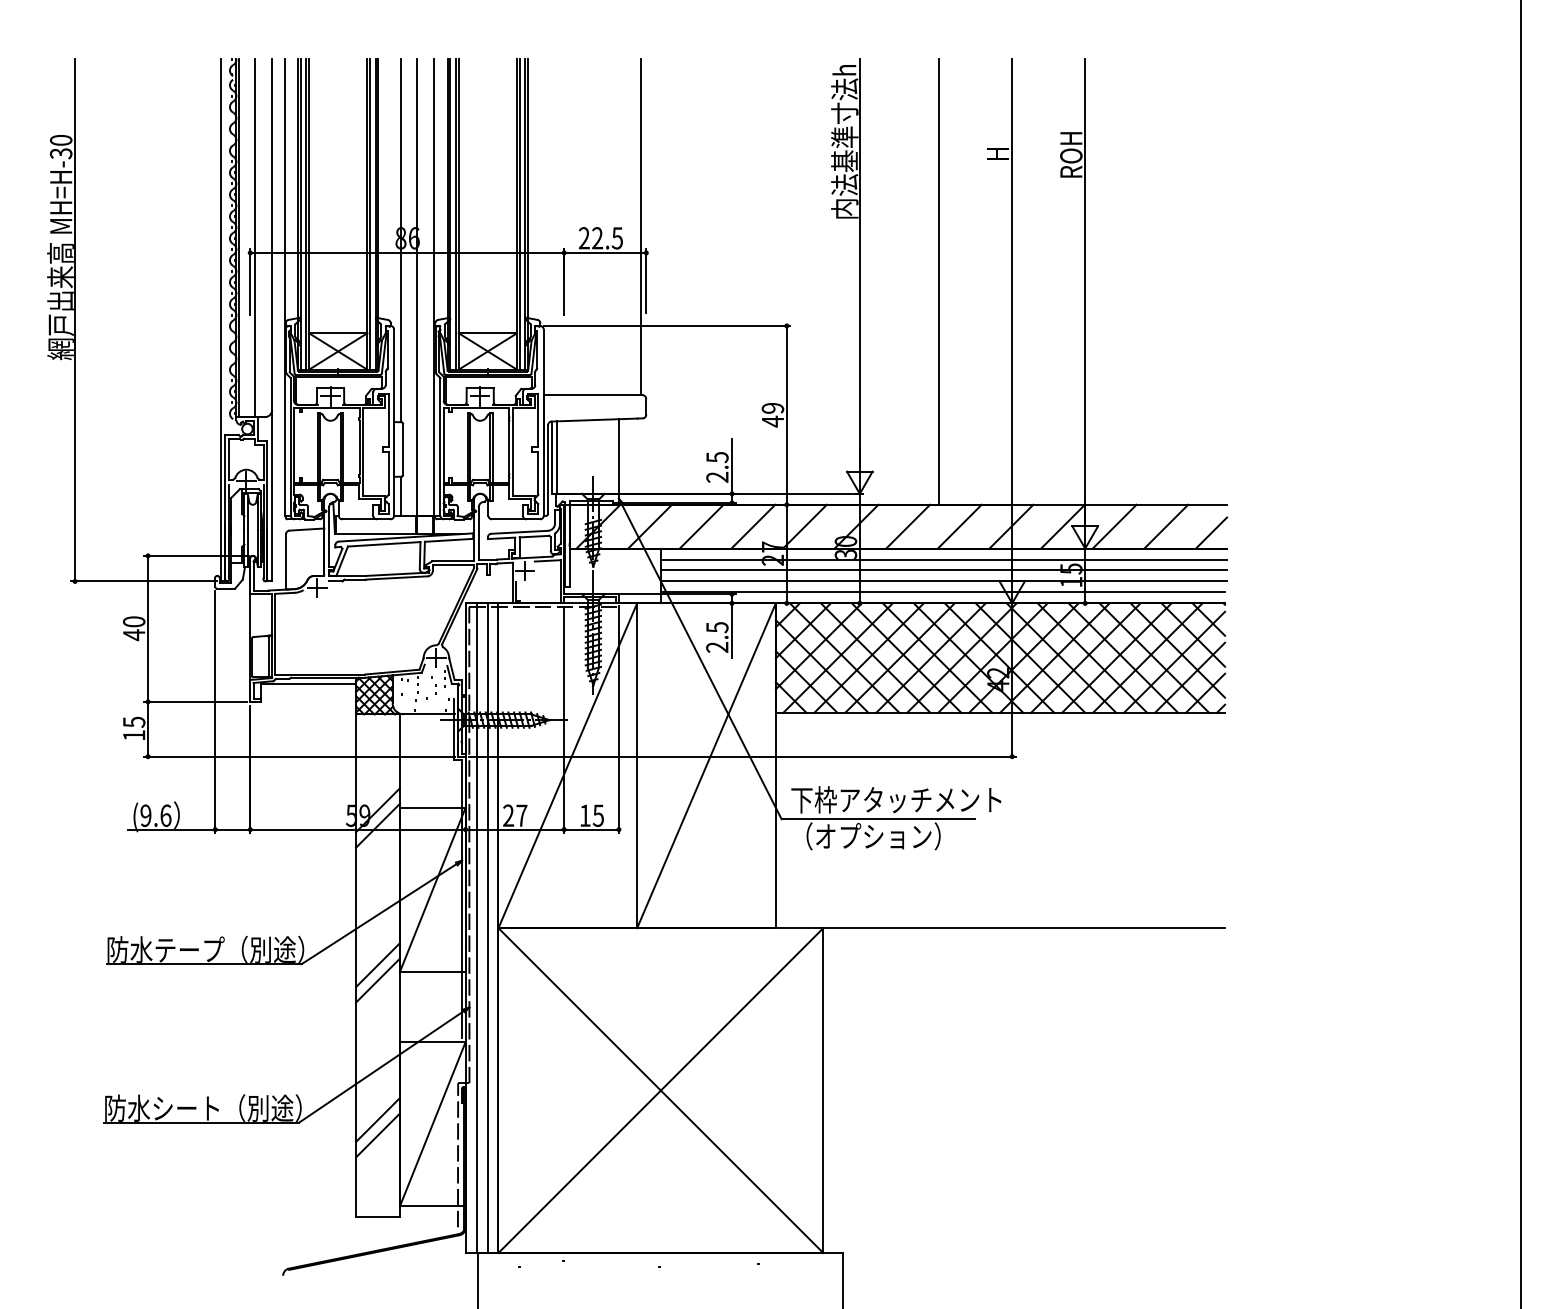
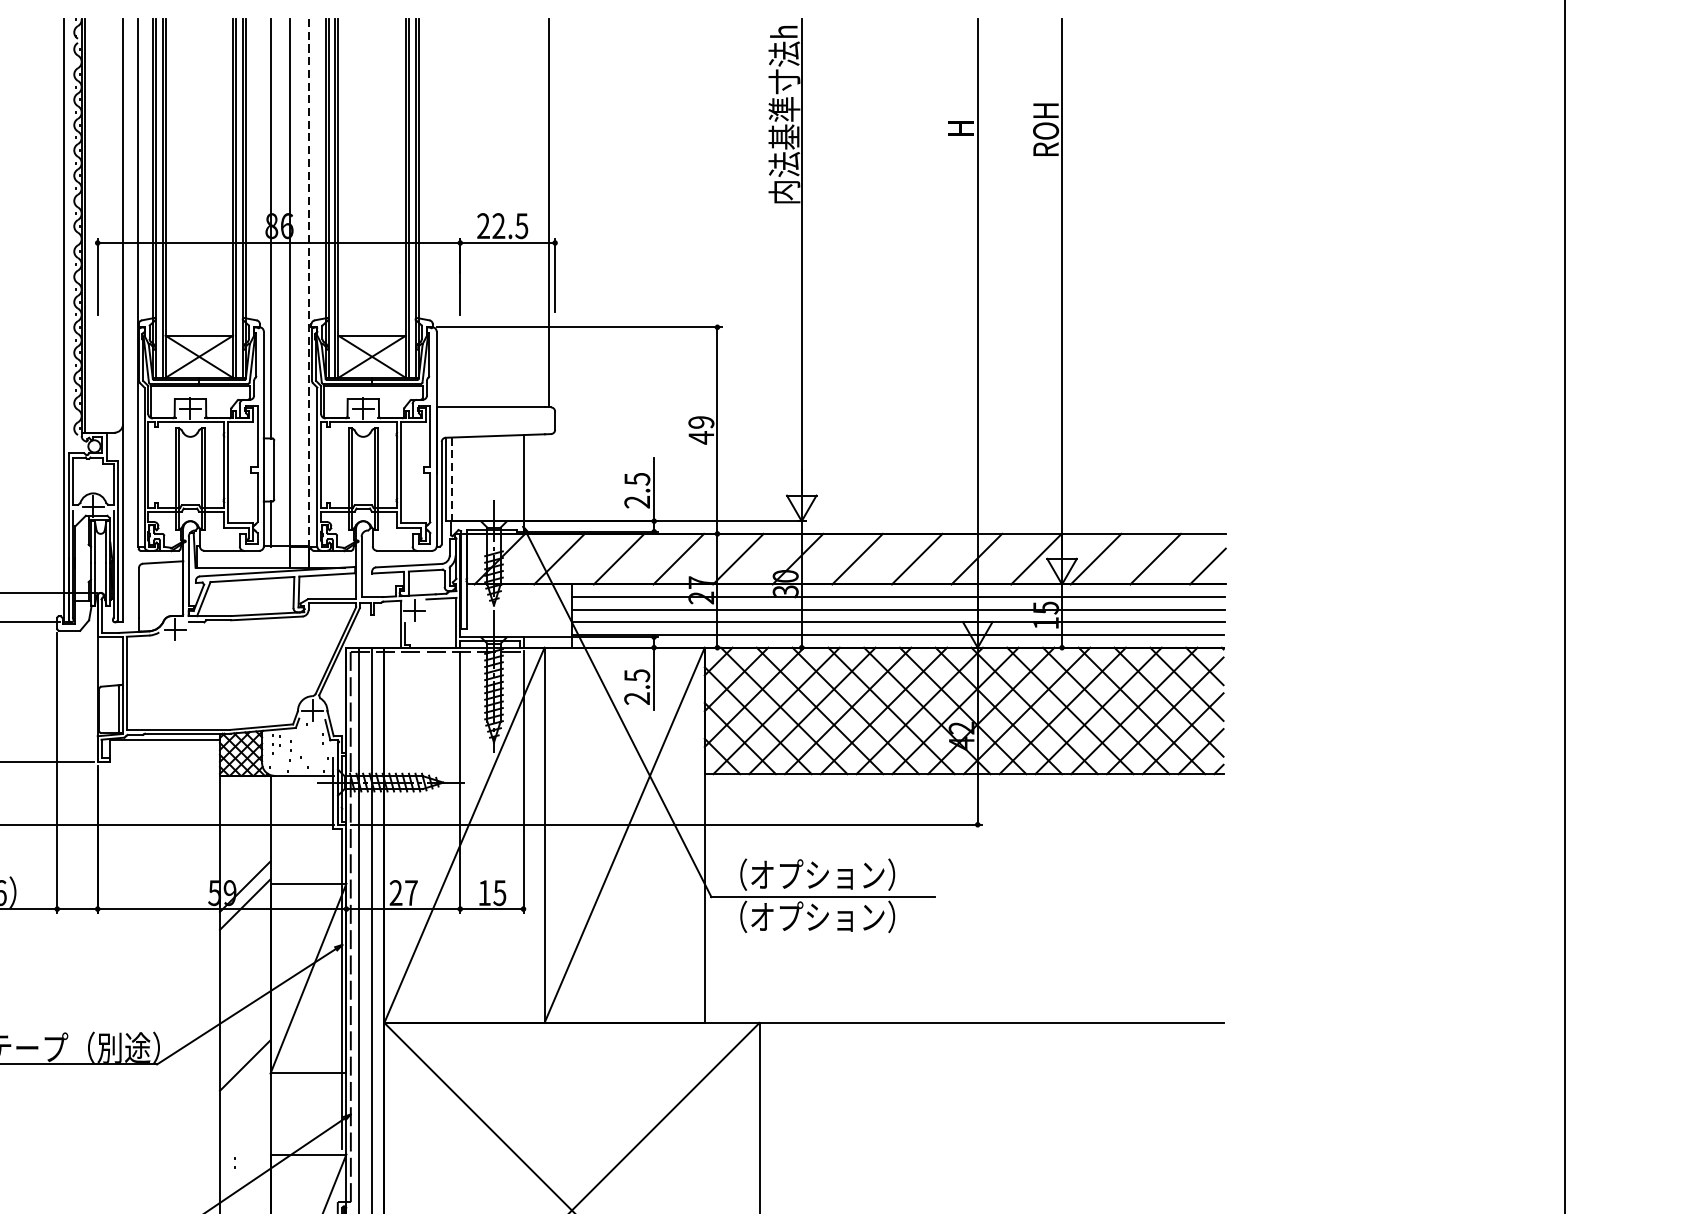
line: (254, 238) -> (102, 226), removed
line: (939, 281) -> (893, 275), removed
line: (433, 287) -> (309, 282), solid -> dashed
line: (556, 458) -> (451, 480), solid -> dashed
part: (433, 685) -> (231, 1158), moved
text: (896, 799) -> (844, 874), 下枠アタッチメント -> （オプション）
line: (377, 980) -> (244, 1083), removed

